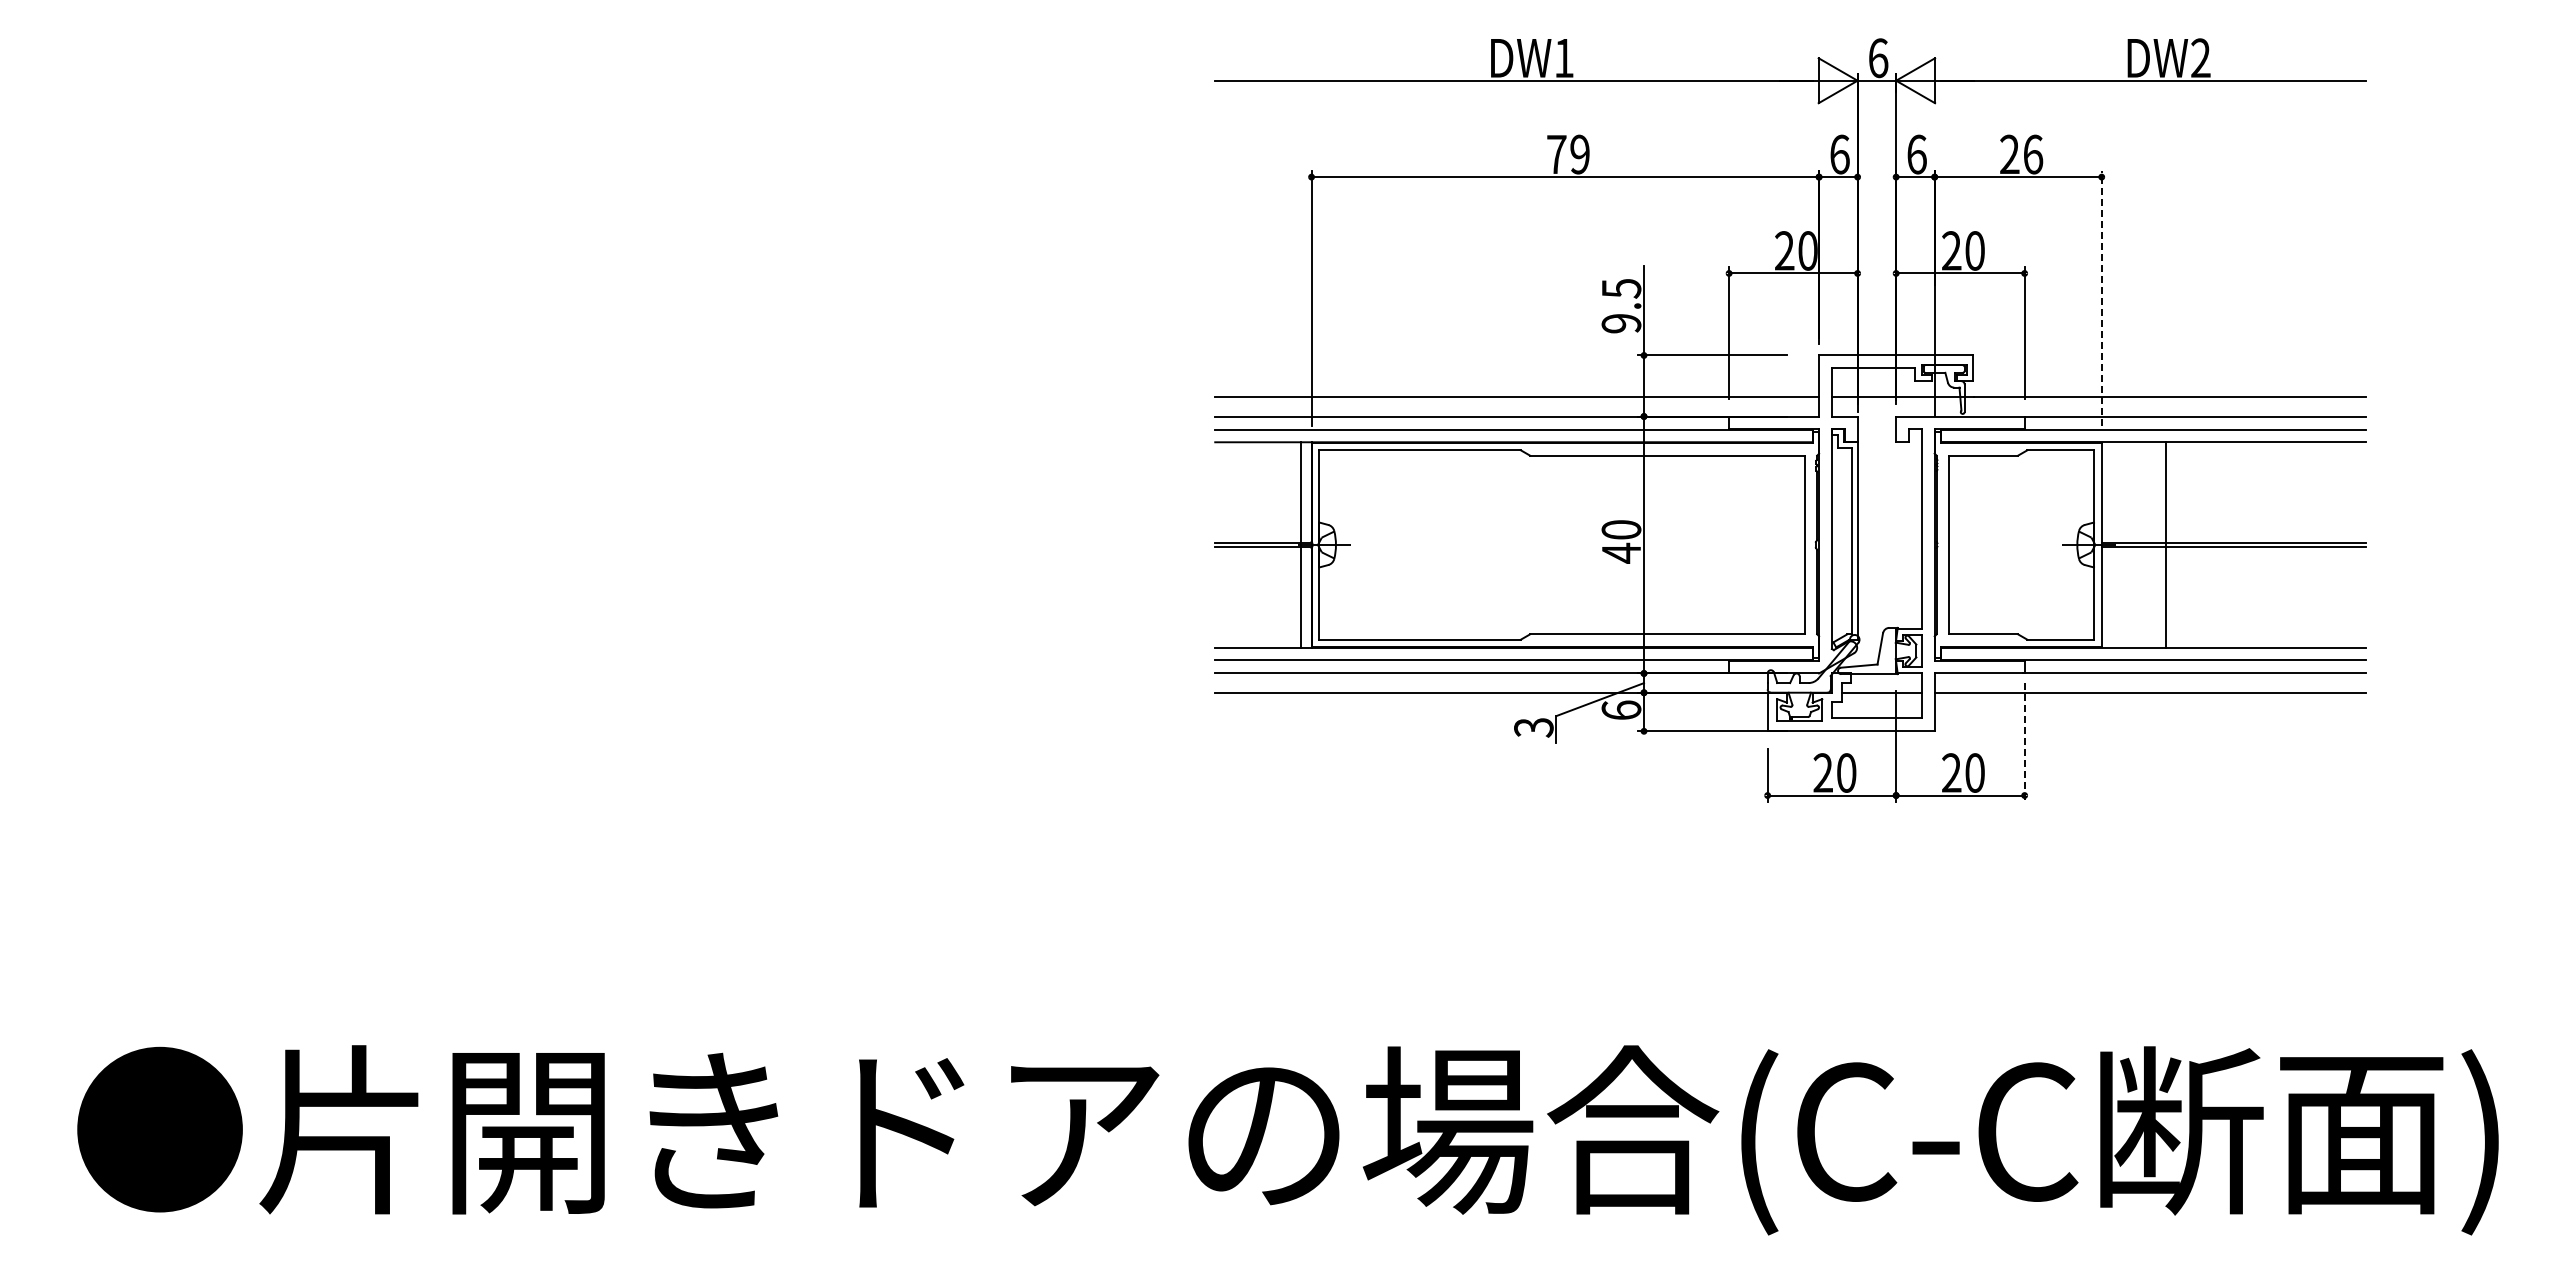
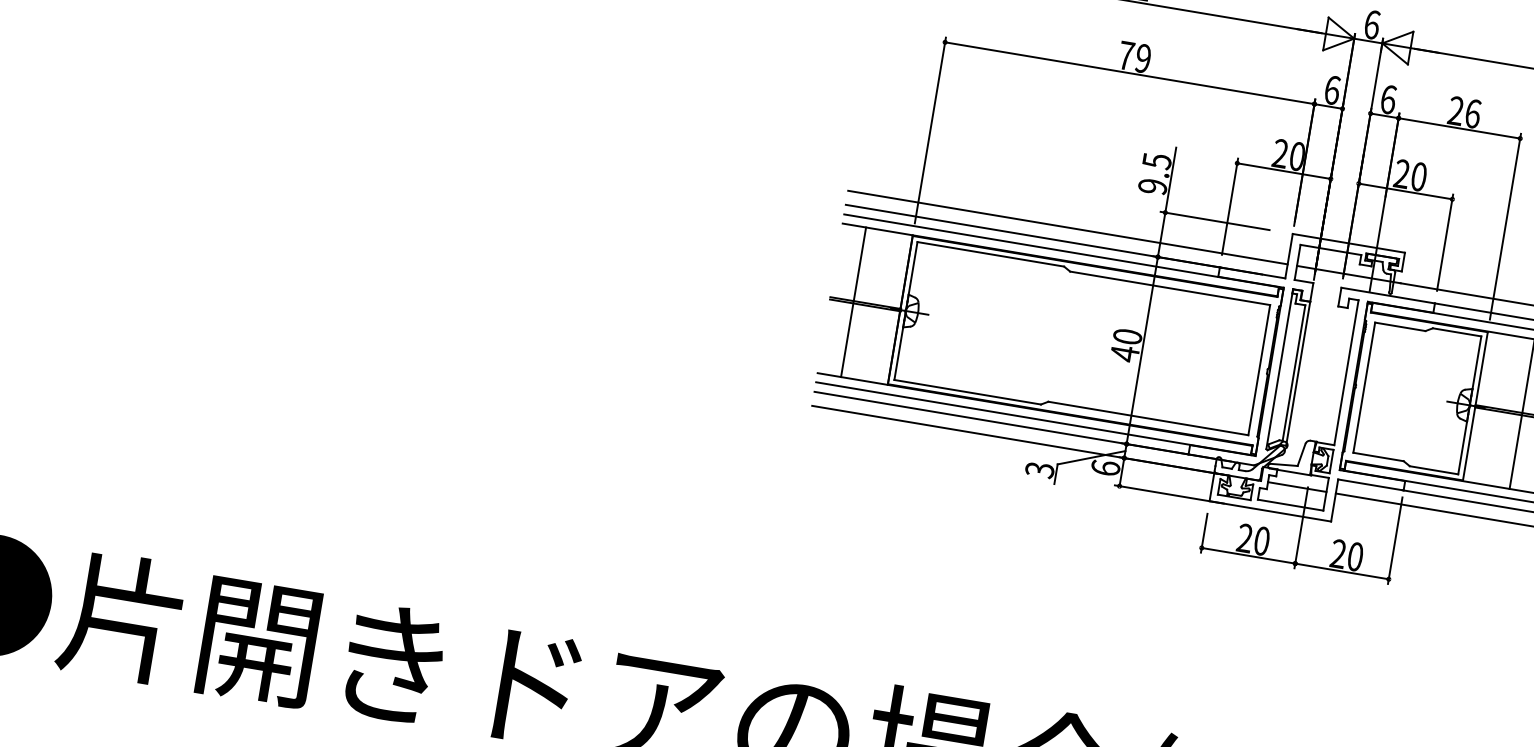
line: (2101, 298) -> (1505, 226), dashed -> solid
line: (1301, 544) -> (853, 301), moved
line: (2024, 743) -> (1395, 541), dashed -> solid

